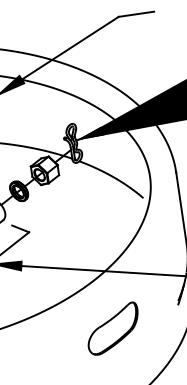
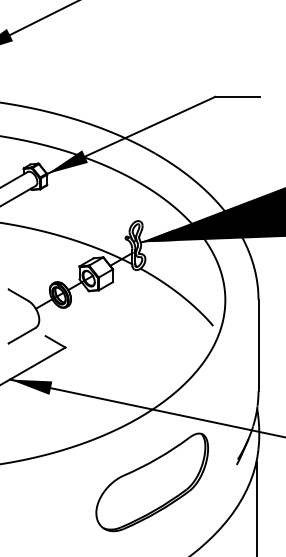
part: (112, 329) -> (151, 482), size x1.67

